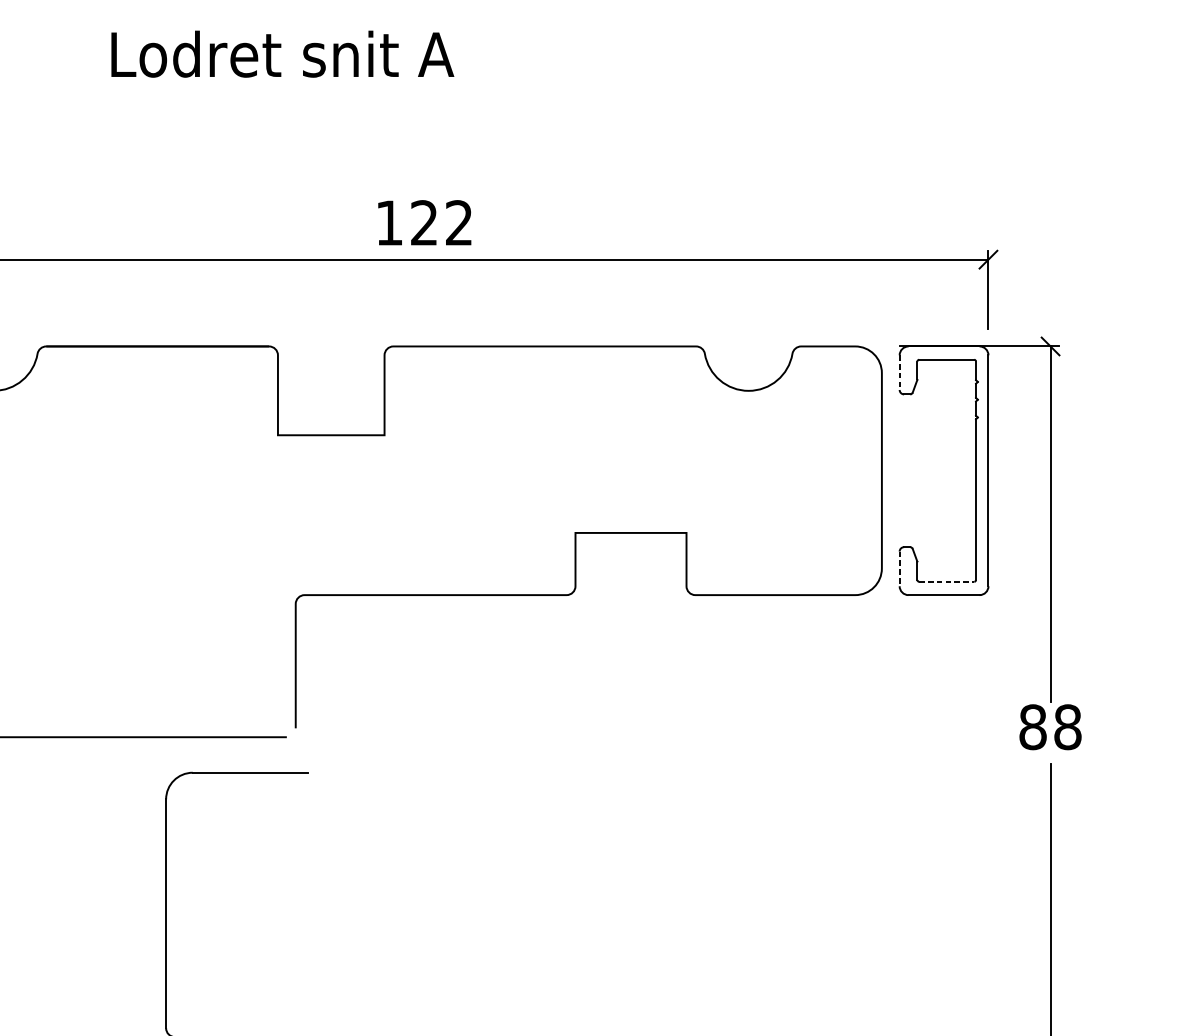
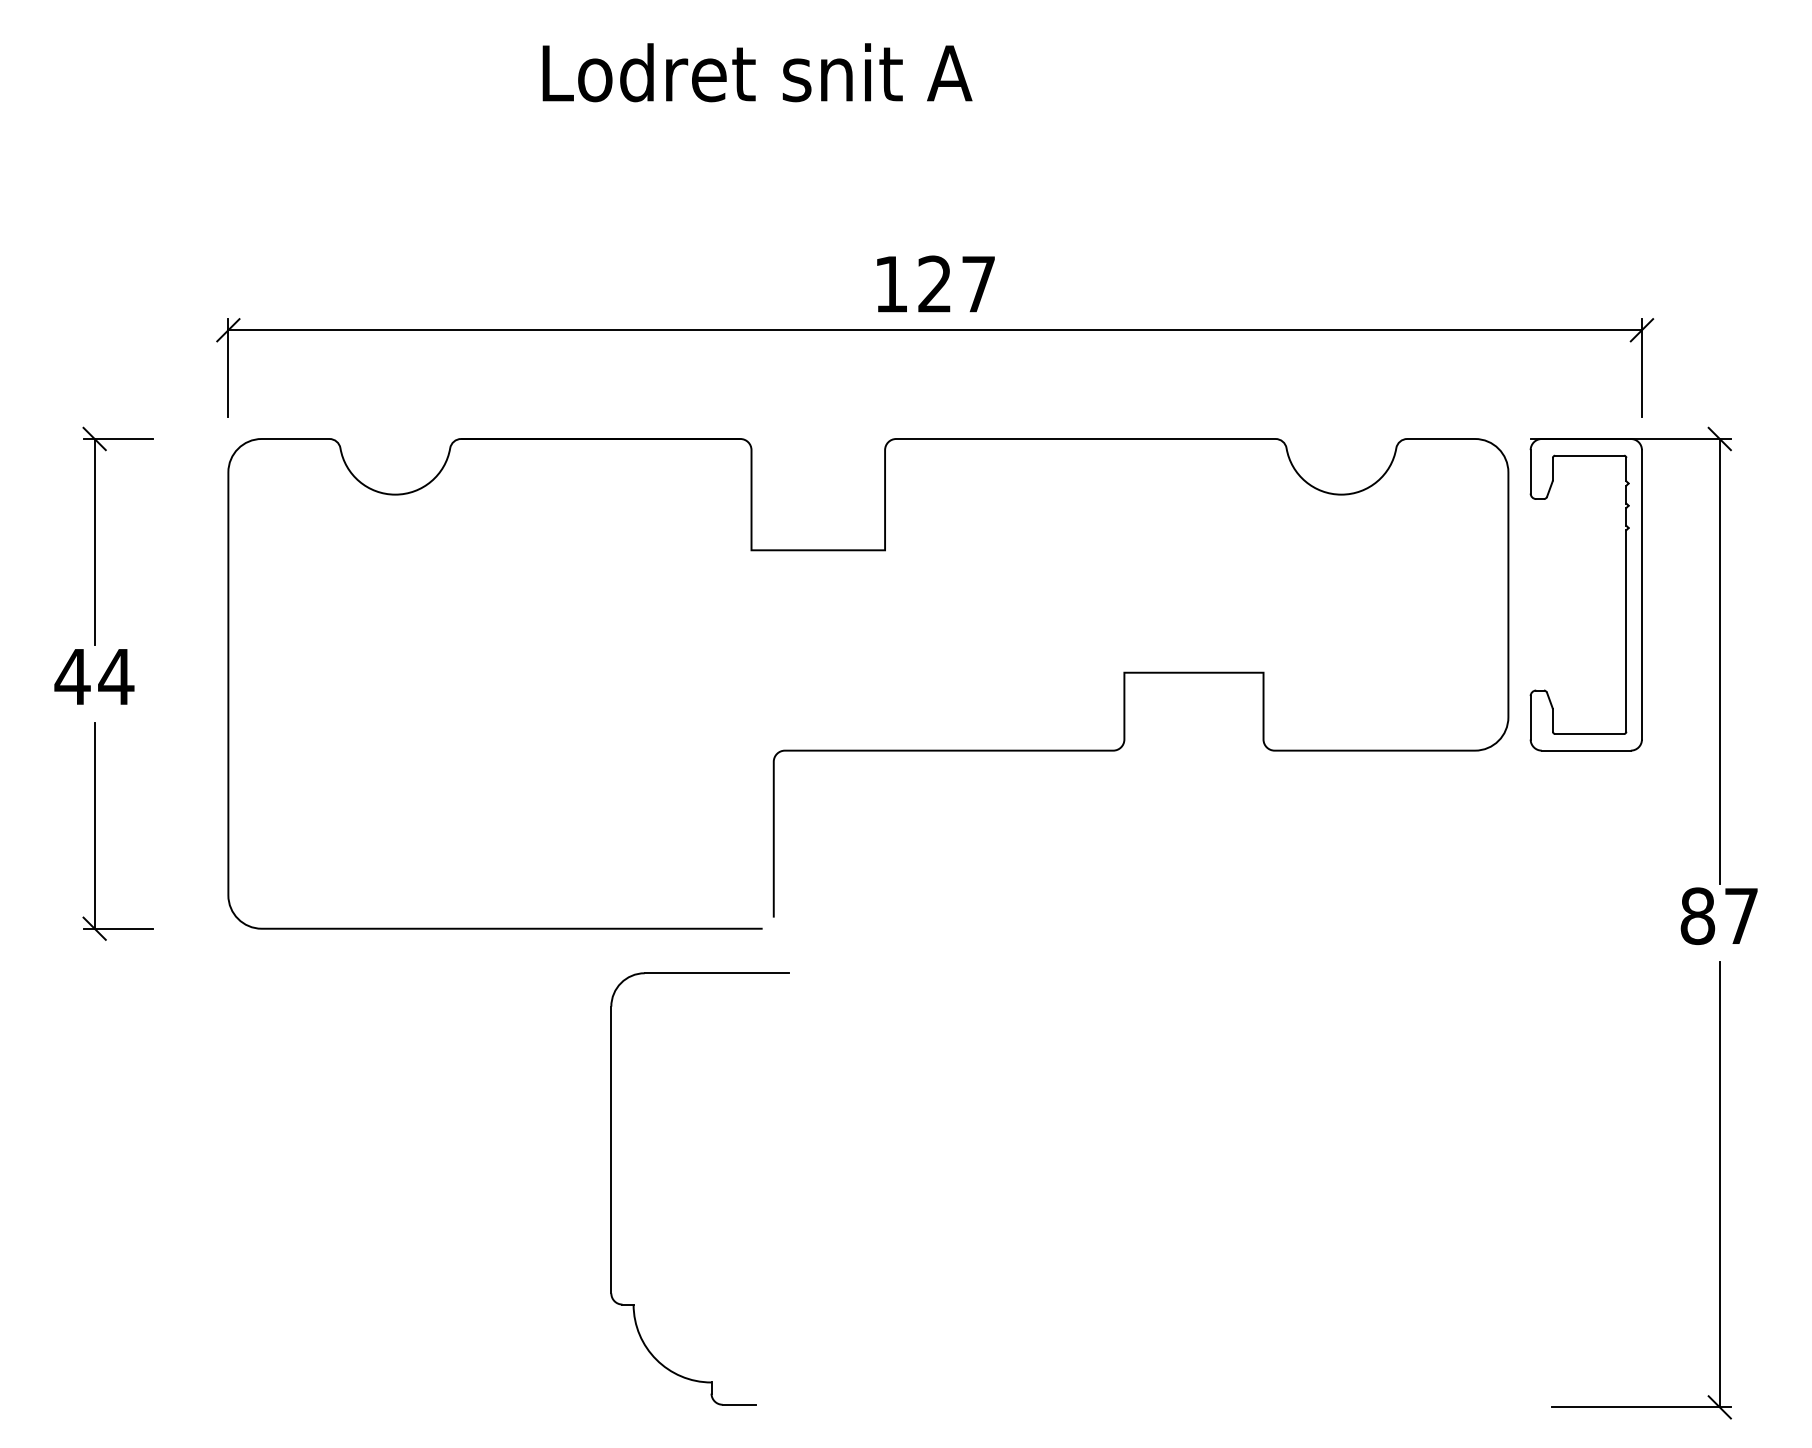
text: (459, 222) -> (978, 283), 122 -> 127
line: (899, 372) -> (1530, 471), dashed -> solid
line: (899, 568) -> (1530, 717), dashed -> solid
line: (946, 581) -> (1589, 733), dashed -> solid
text: (1067, 727) -> (1741, 916), 88 -> 87

